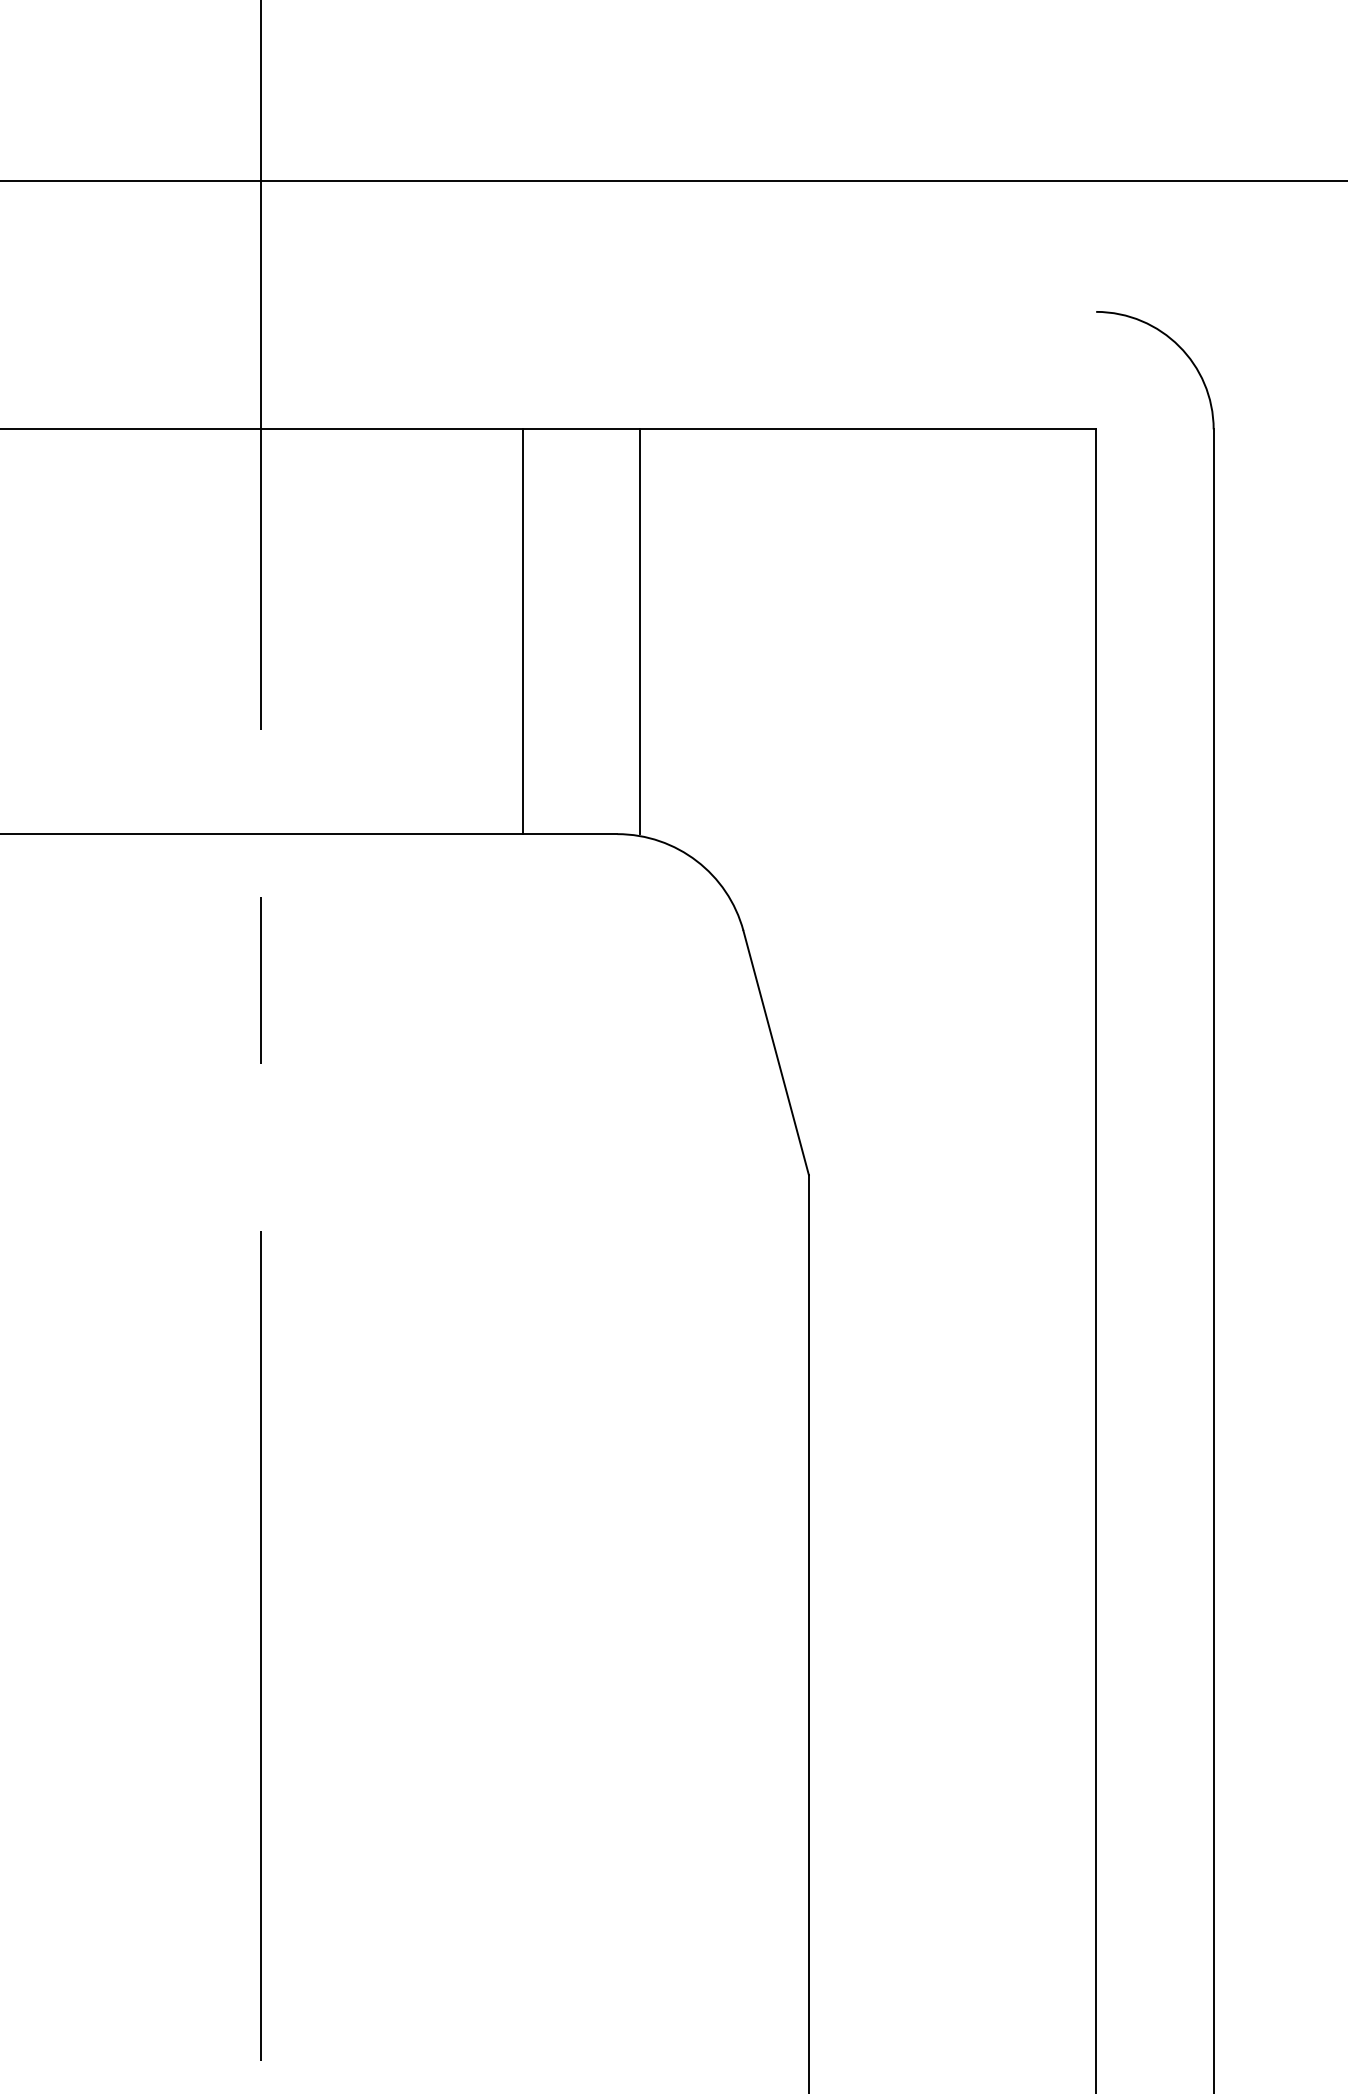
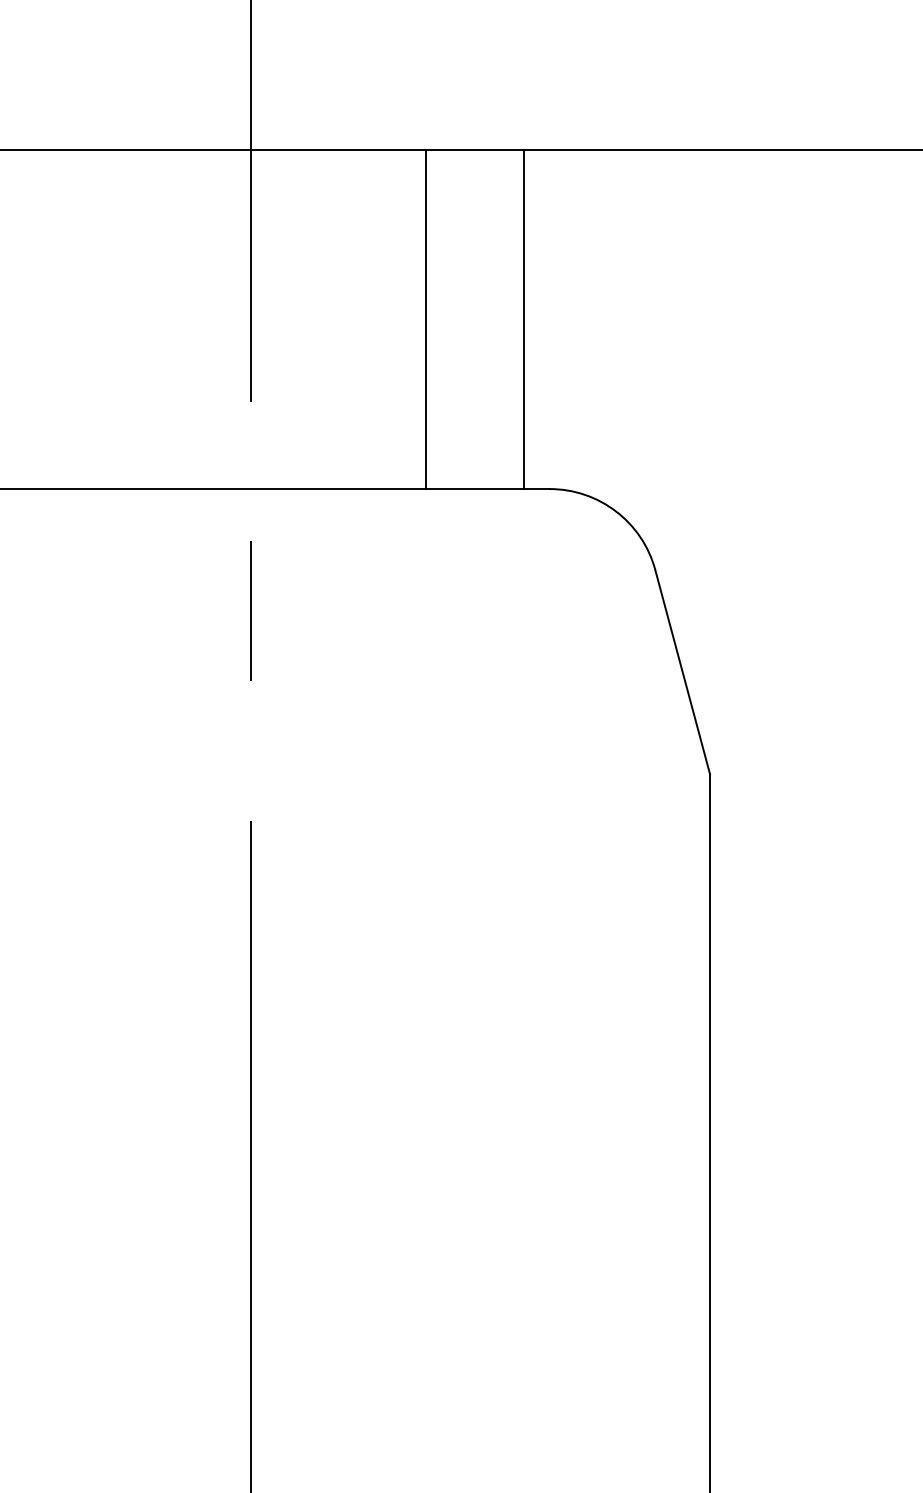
line: (523, 631) -> (426, 319), moved
line: (639, 631) -> (523, 319), moved

